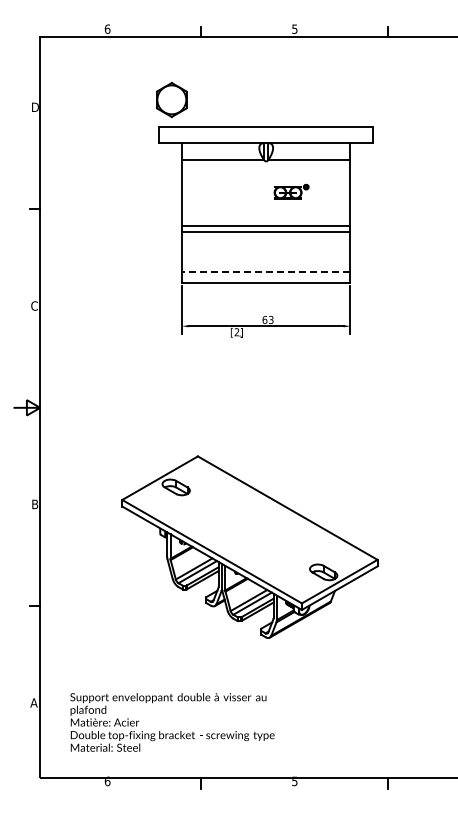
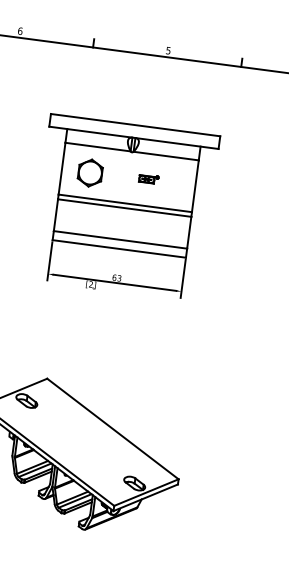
part: (171, 99) -> (90, 172), moved
part: (291, 191) -> (148, 178), size x0.71
line: (265, 272) -> (119, 240), dashed -> solid

